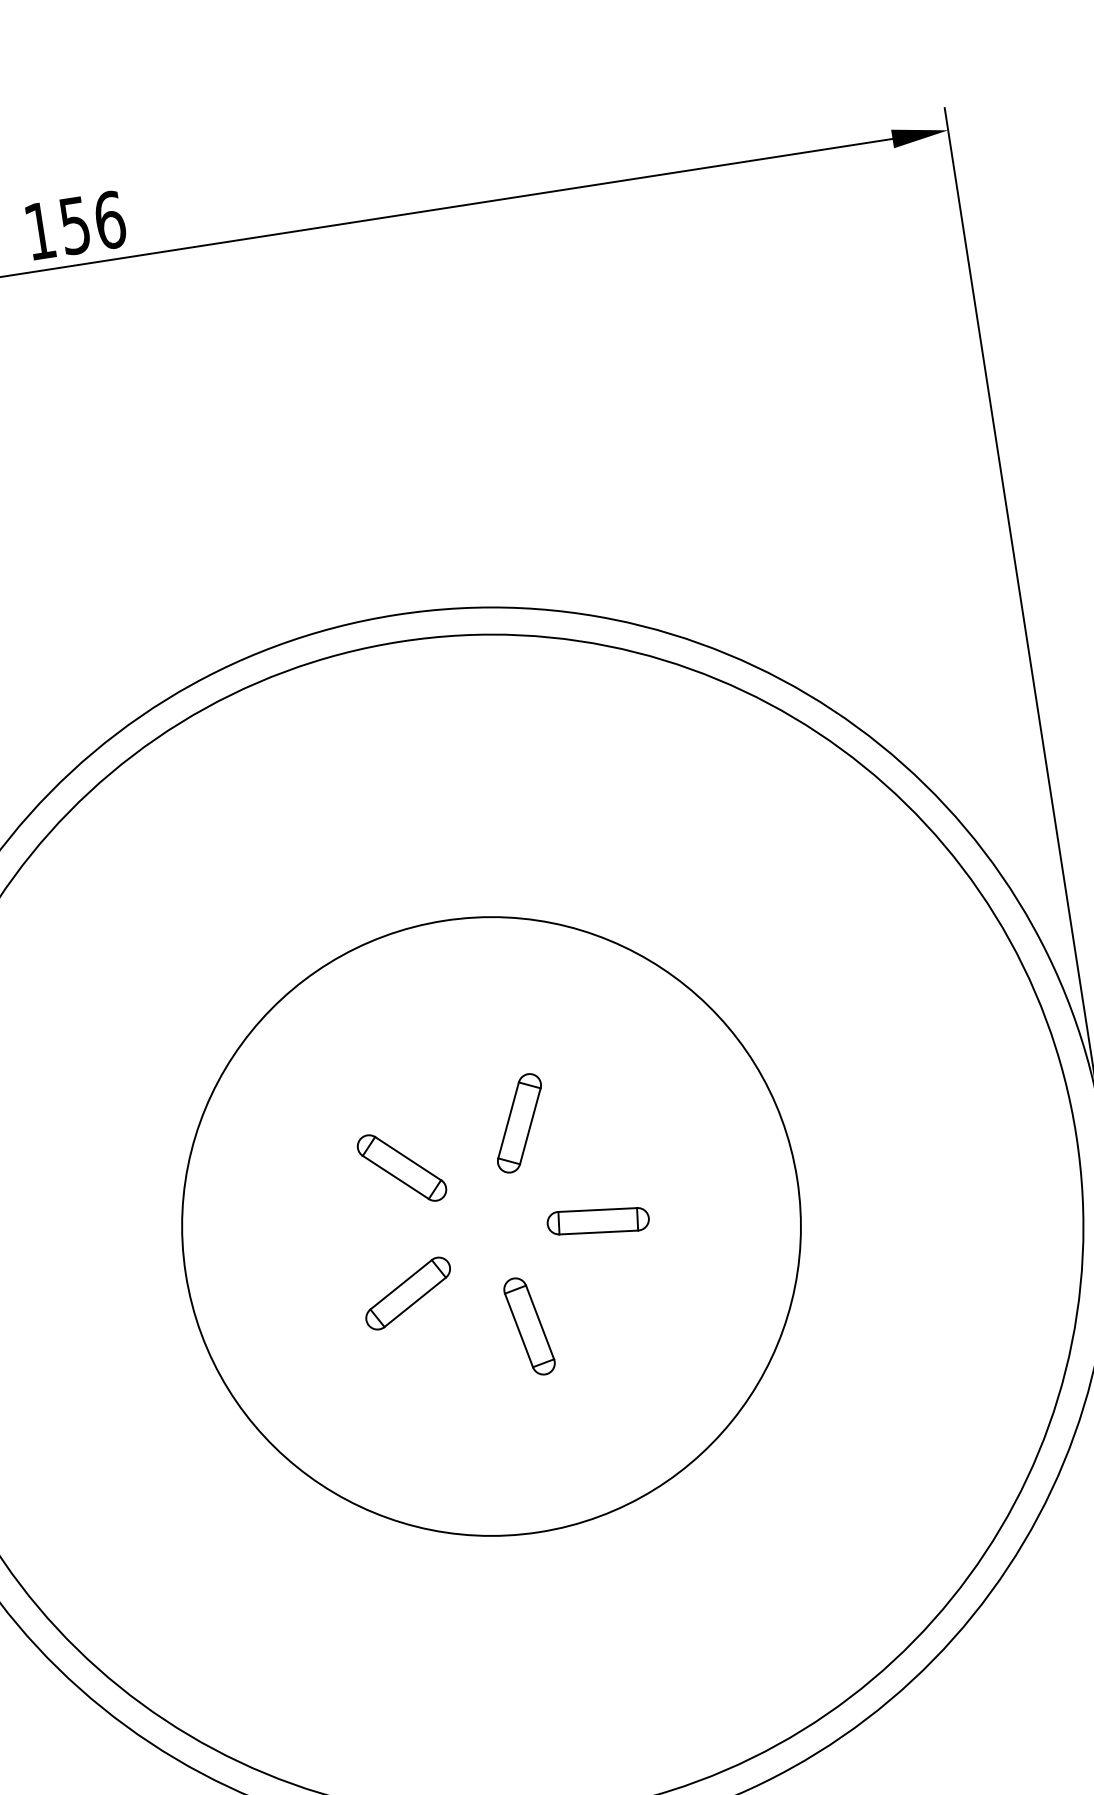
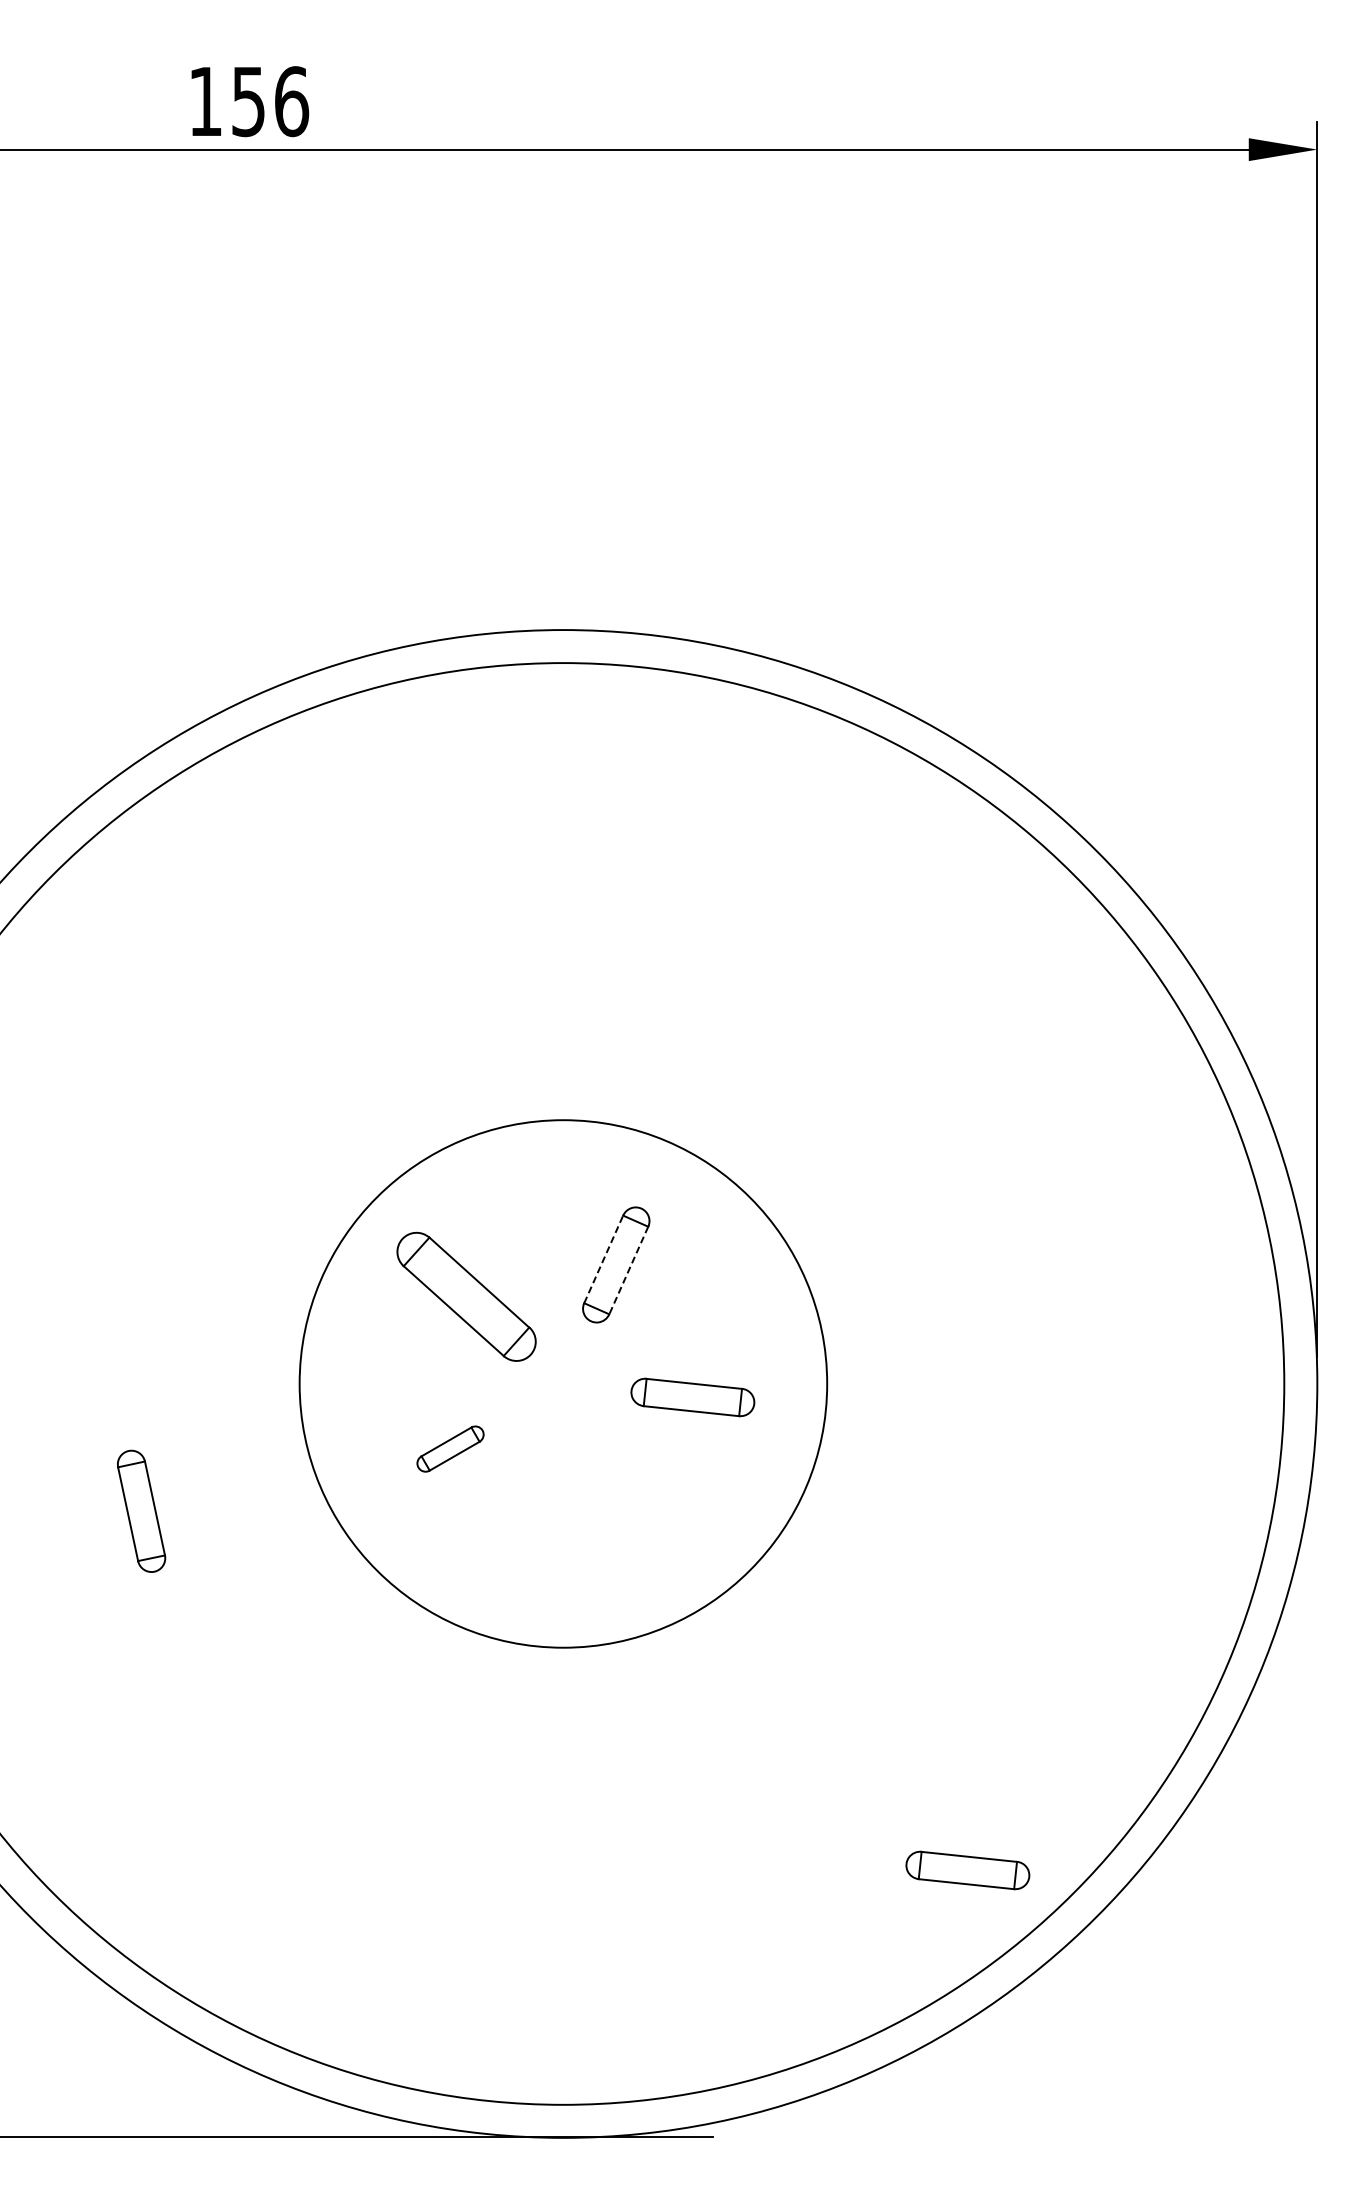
line: (508, 1120) -> (603, 1259), solid -> dashed
line: (530, 1126) -> (628, 1270), solid -> dashed
part: (401, 1167) -> (466, 1296), size x1.4
circle: (491, 1226) -> (563, 1383), size x0.7
part: (408, 1293) -> (450, 1448), size x0.6
part: (529, 1325) -> (141, 1510), moved
part: (880, 1570) -> (967, 1870), added

